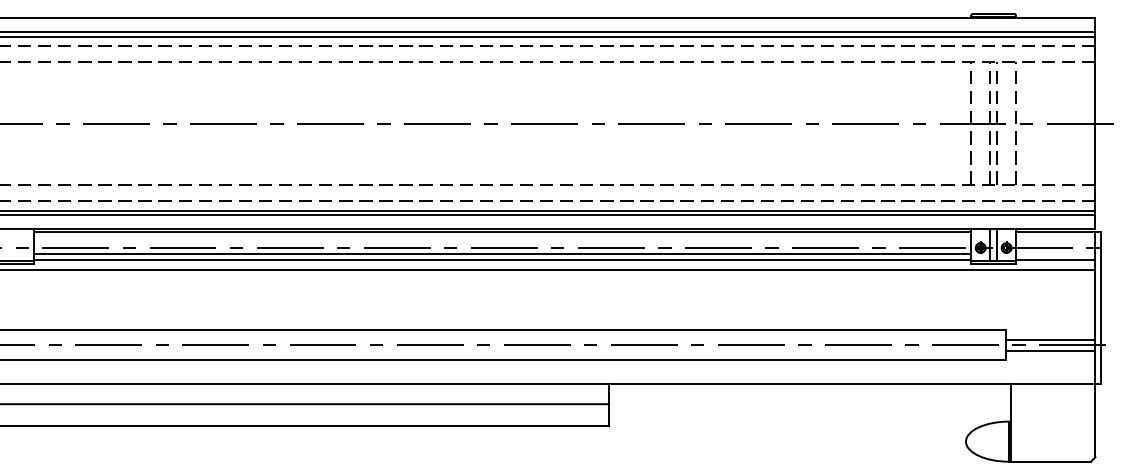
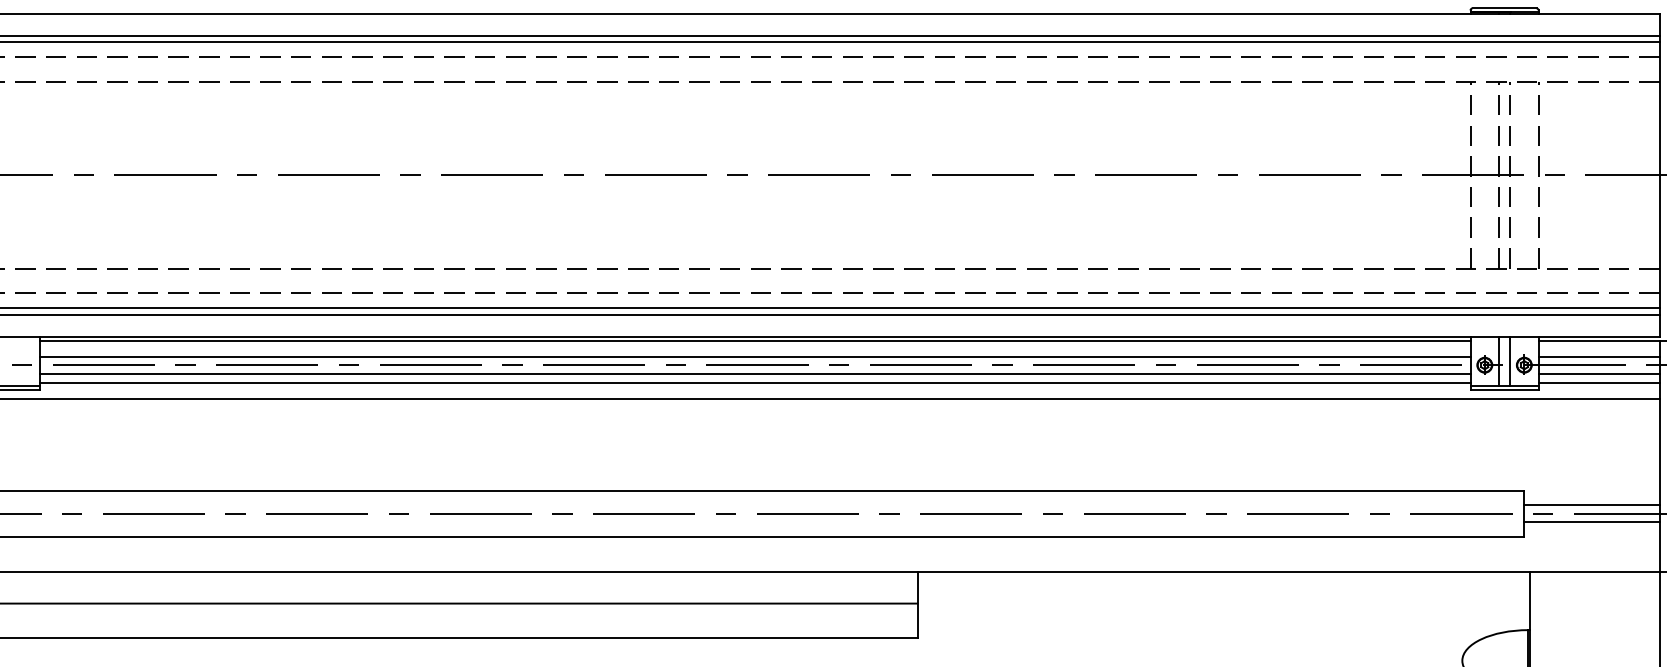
line: (502, 242) -> (754, 356), added
line: (1055, 242) -> (1598, 356), added
line: (1055, 253) -> (1598, 373), added

